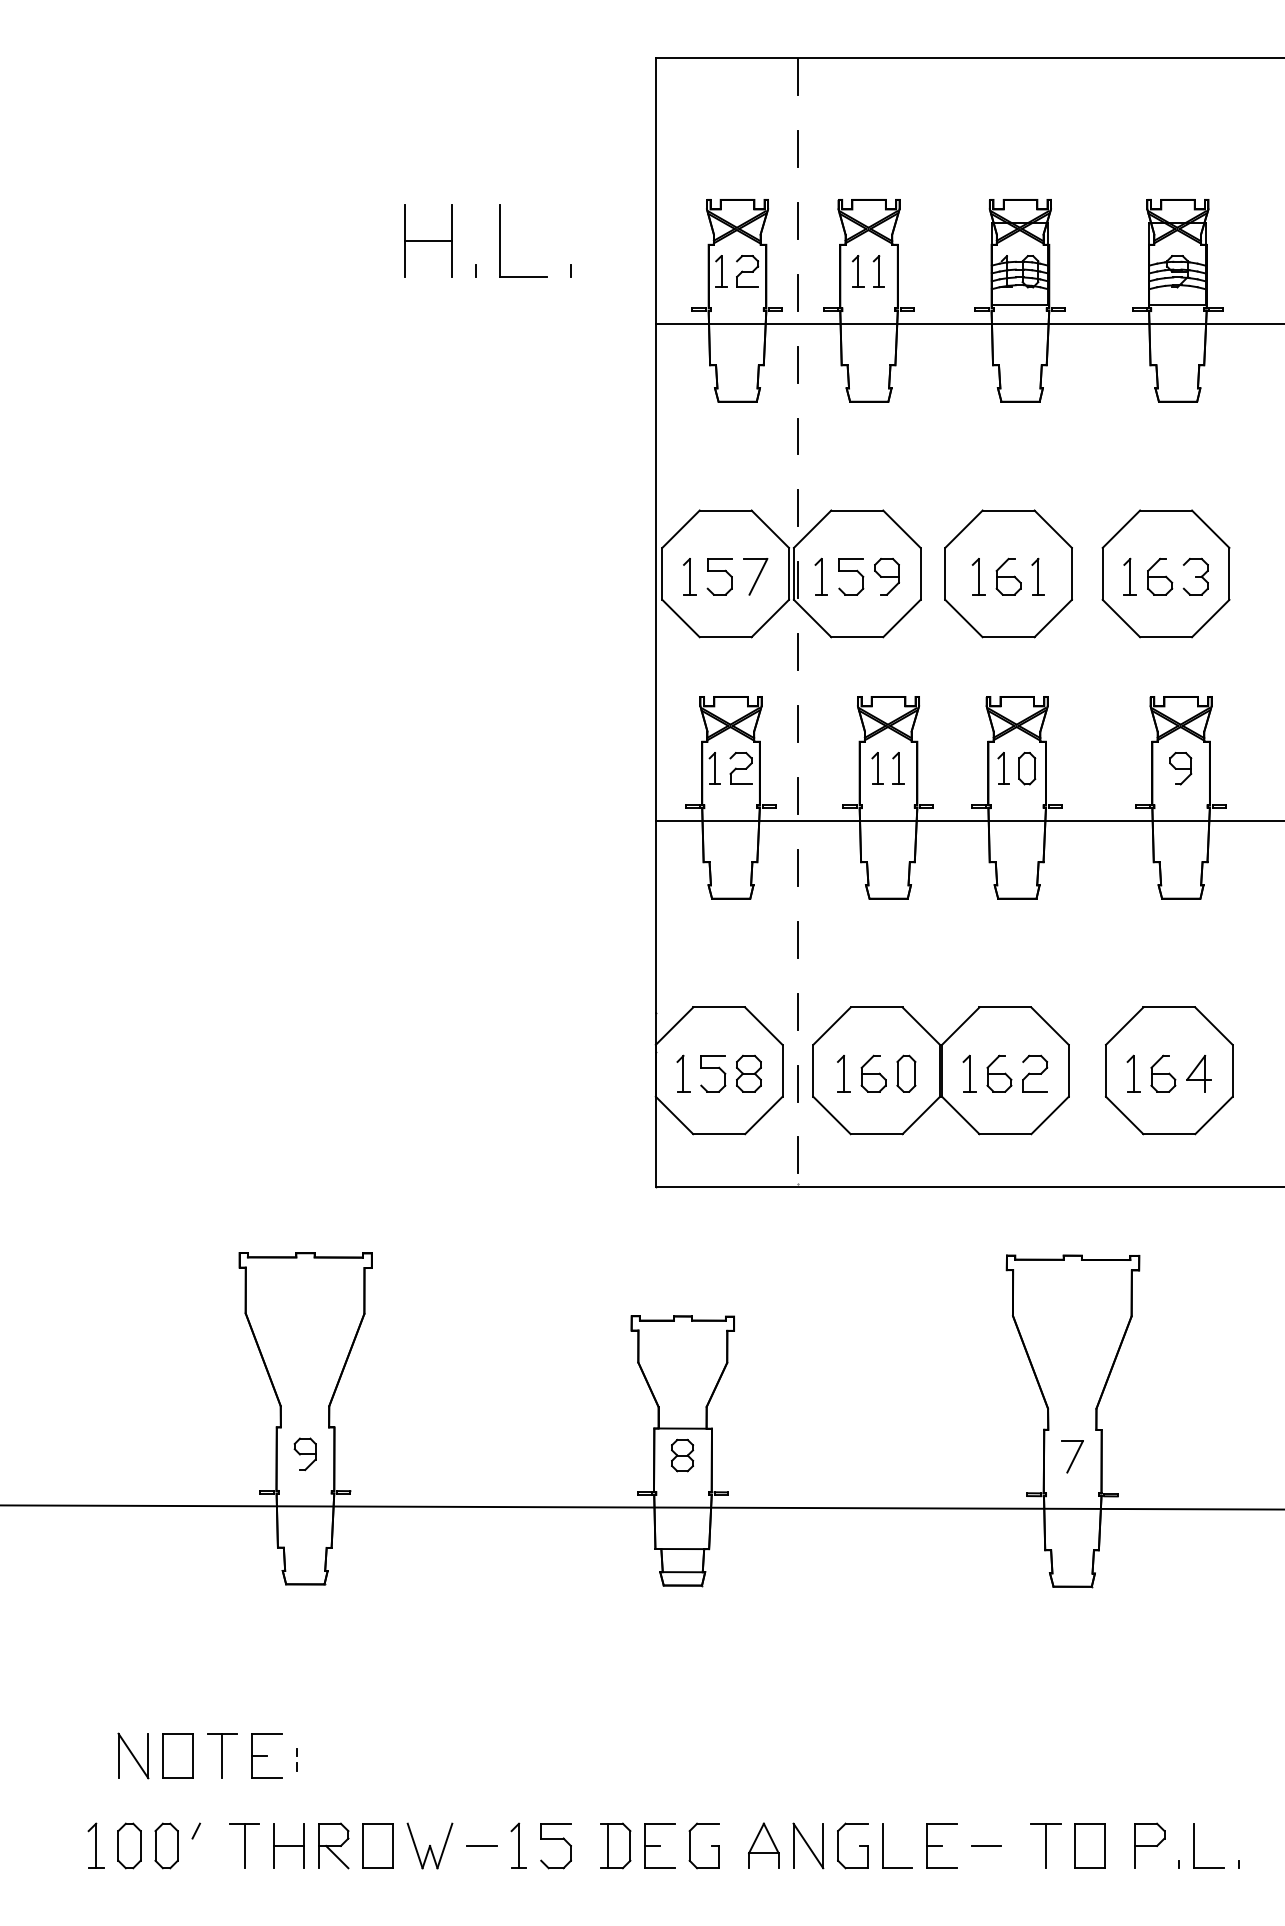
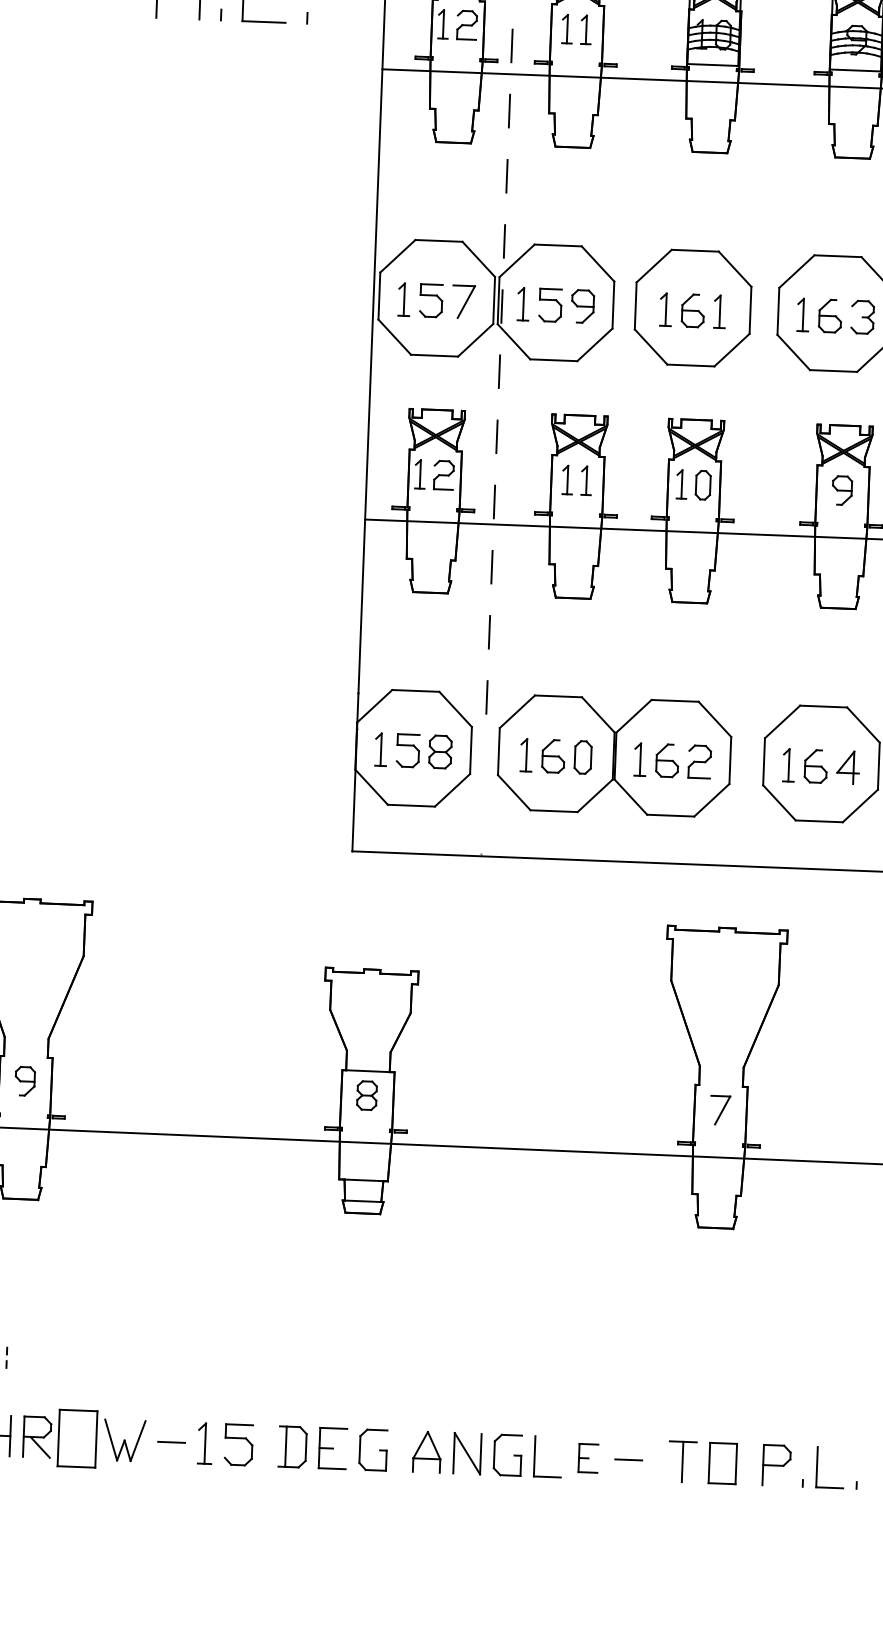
line: (797, 1083) -> (484, 762), removed
line: (797, 1155) -> (481, 827), removed
part: (377, 1845) -> (77, 1438), size x1.4
part: (941, 1845) -> (588, 1457), size x0.7

